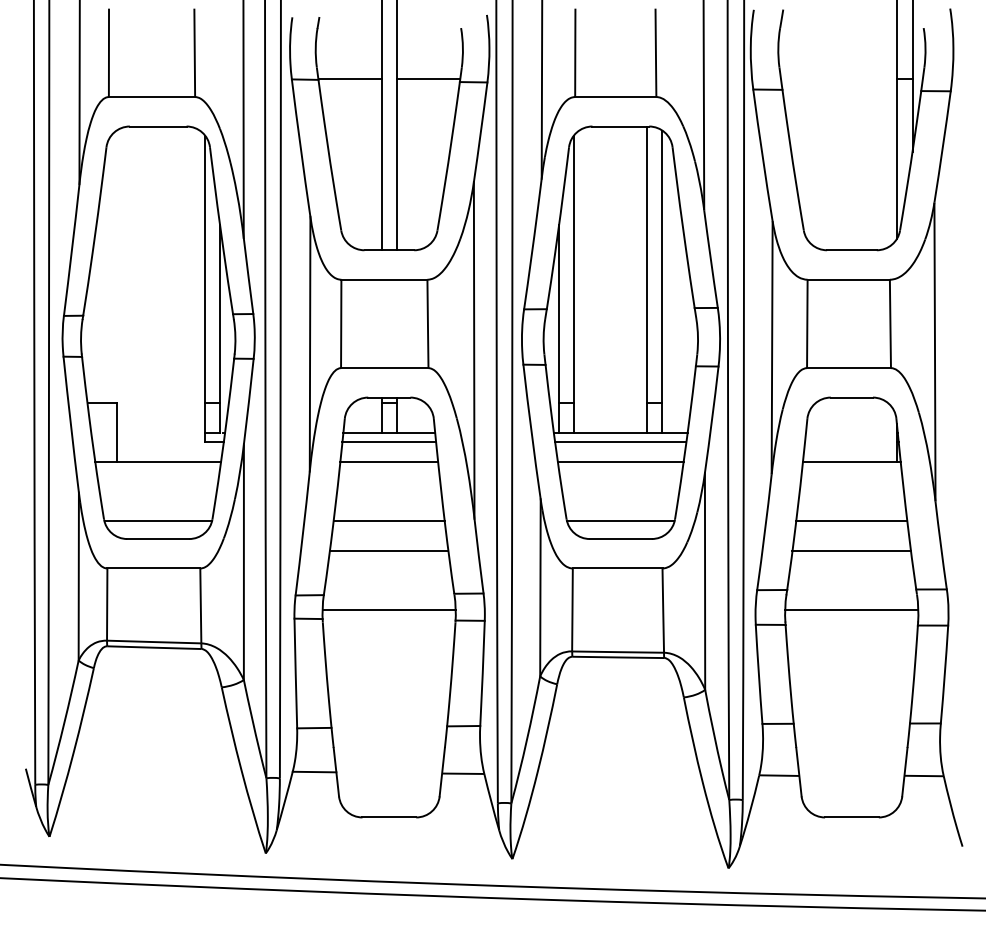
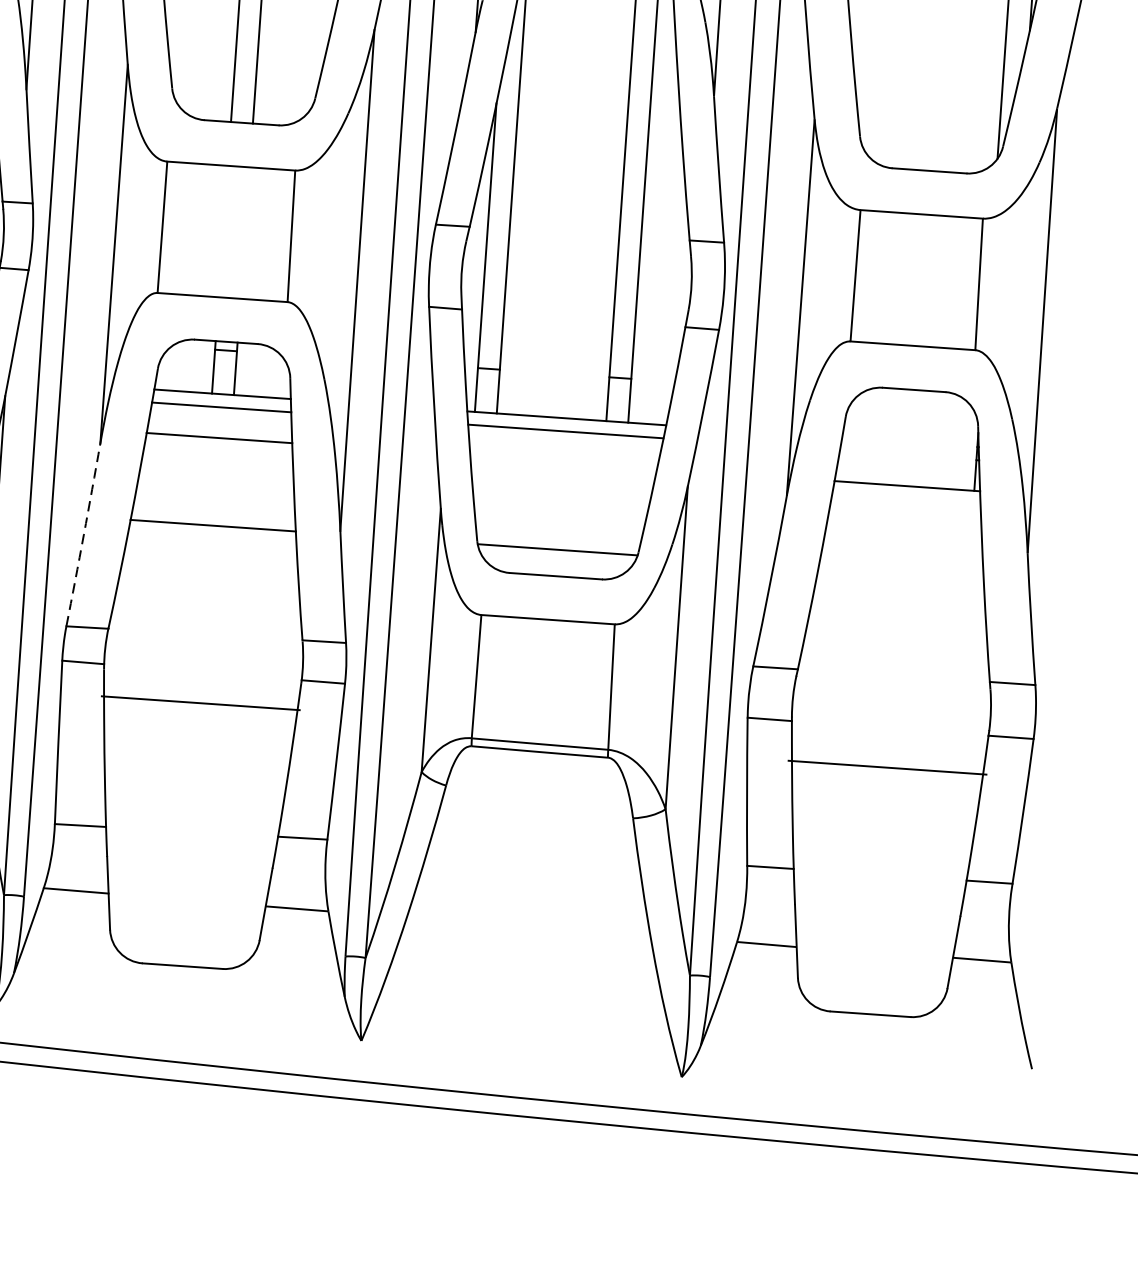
line: (620, 462) -> (563, 462), removed
line: (851, 521) -> (900, 574), removed
arc: (303, 533) -> (84, 535), solid -> dashed
line: (388, 550) -> (209, 569), removed
line: (851, 550) -> (897, 617), removed
line: (388, 609) -> (199, 702), moved
line: (851, 609) -> (887, 767), moved

